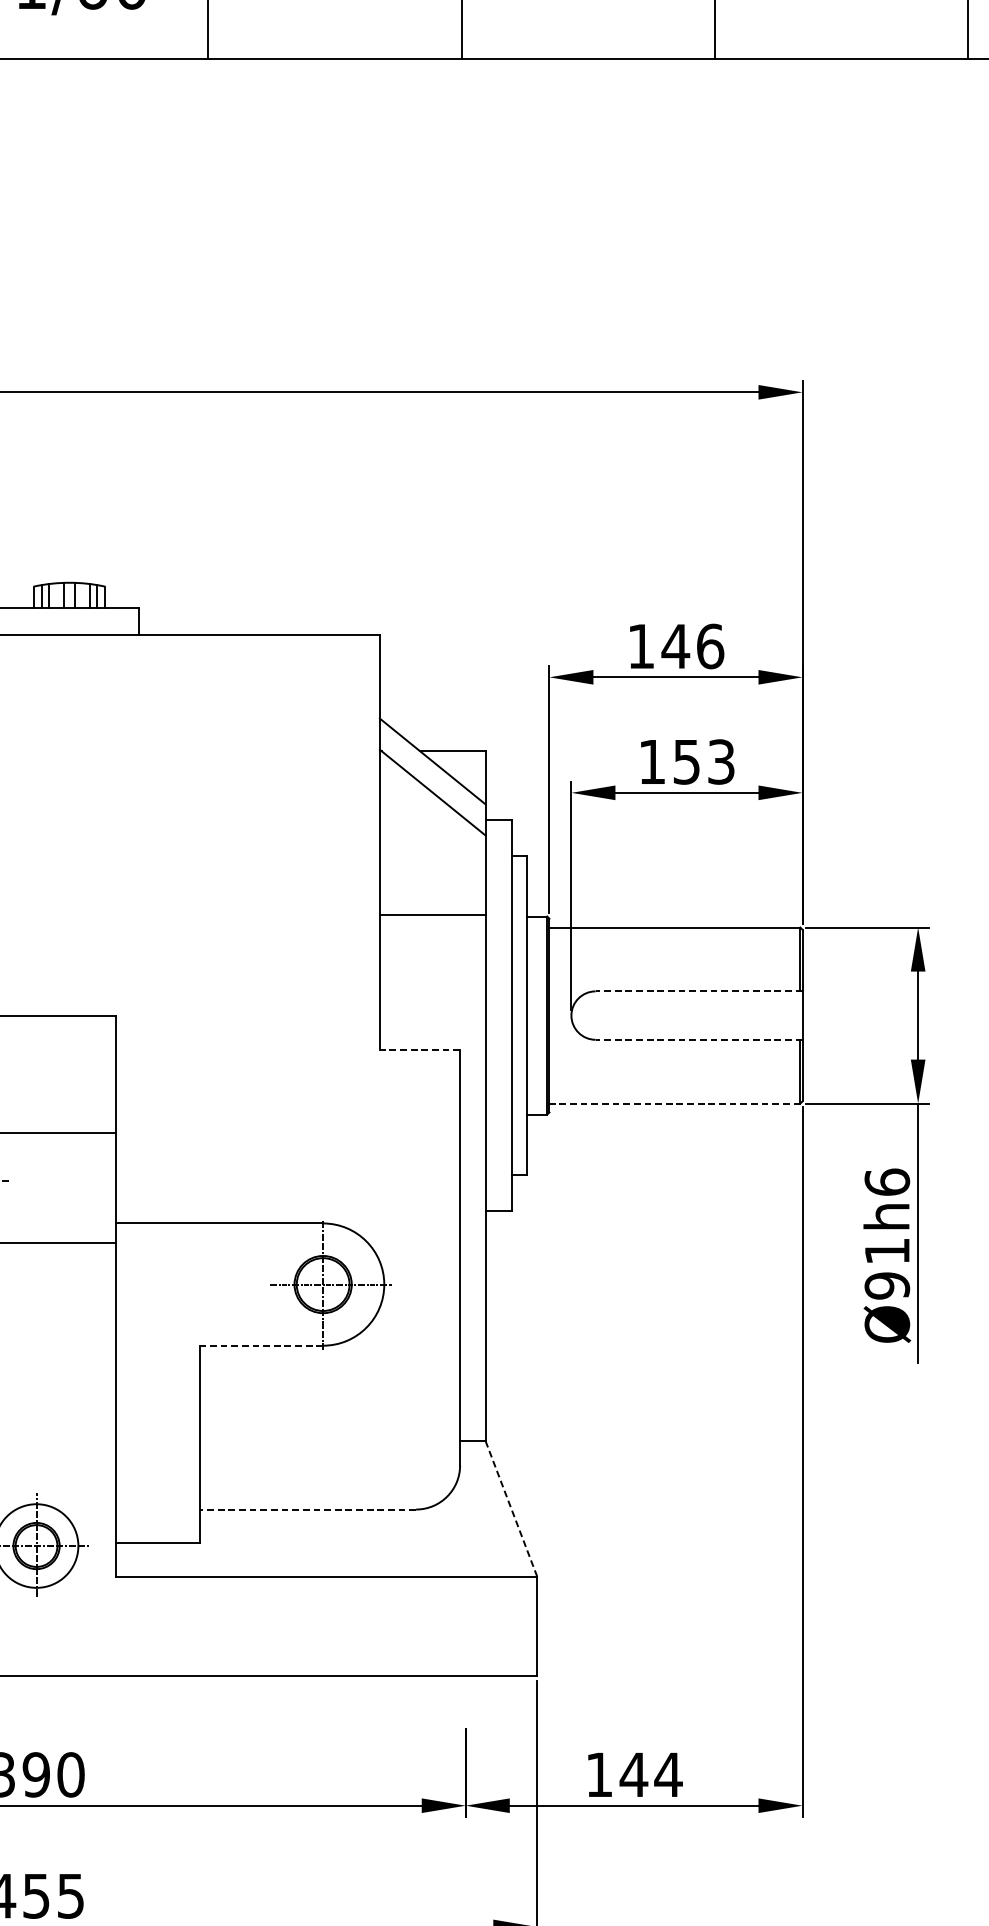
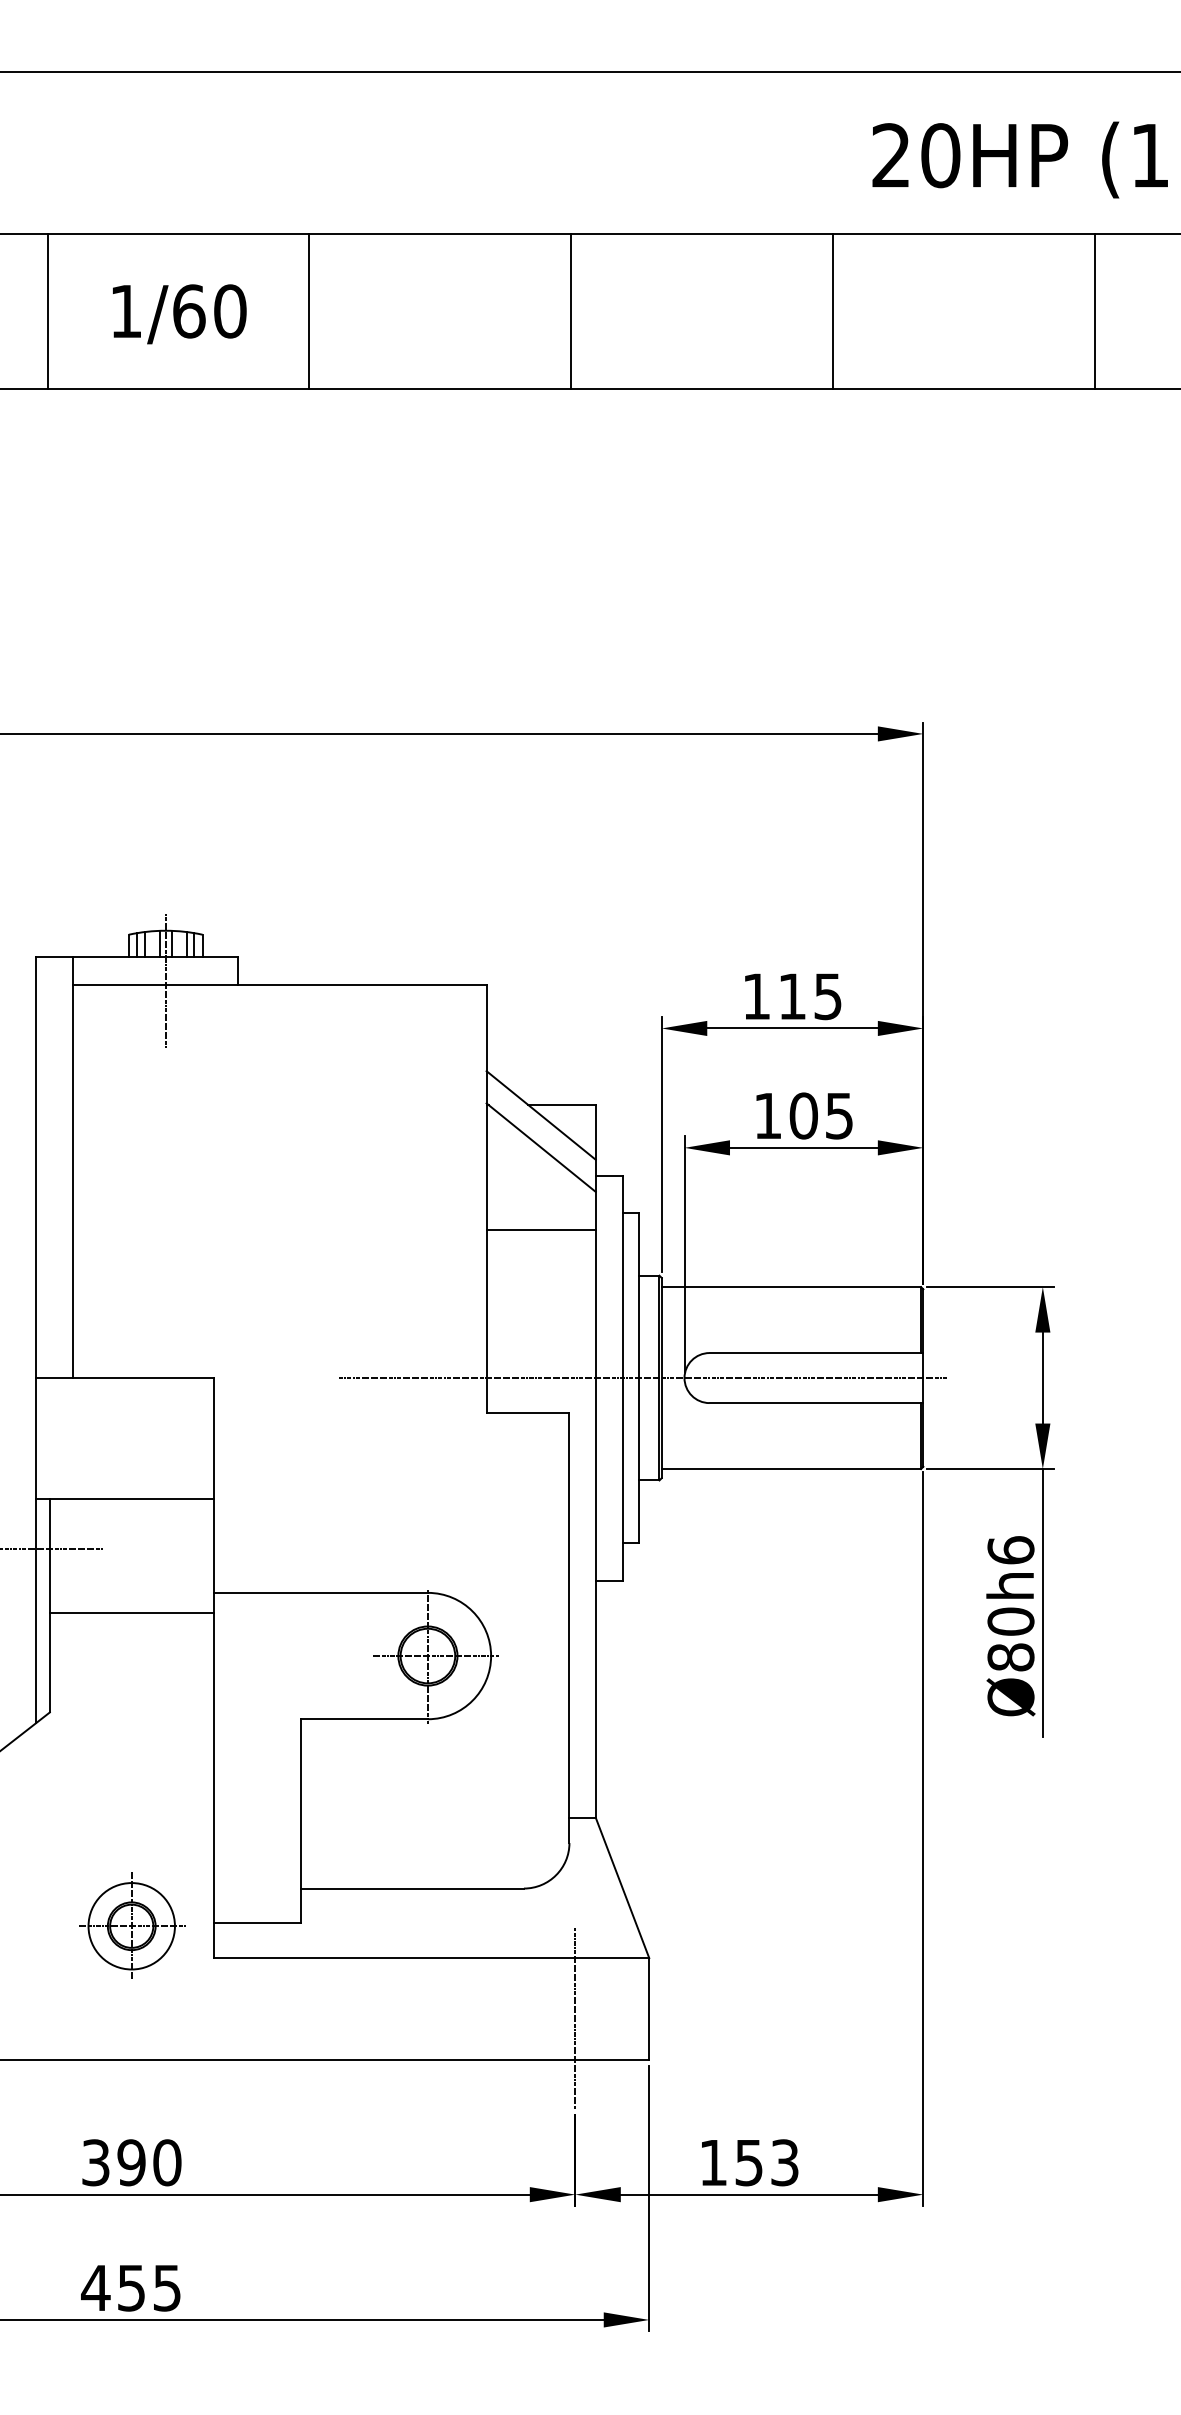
line: (69, 631) -> (165, 981), added
text: (692, 646) -> (809, 996), 146 -> 115
text: (703, 761) -> (820, 1115), 153 -> 105
line: (432, 915) -> (540, 1230), moved
line: (699, 991) -> (816, 1353), dashed -> solid
line: (530, 1016) -> (642, 1378), added
line: (699, 1040) -> (816, 1403), dashed -> solid
line: (419, 1049) -> (527, 1413), dashed -> solid
line: (674, 1104) -> (791, 1469), dashed -> solid
text: (886, 1268) -> (1010, 1639), Ø91h6 -> Ø80h6
line: (261, 1345) -> (364, 1719), dashed -> solid
line: (308, 1509) -> (412, 1888), dashed -> solid
line: (511, 1509) -> (622, 1888), dashed -> solid
line: (465, 1635) -> (575, 2018), added
text: (650, 1774) -> (766, 2162), 144 -> 153

